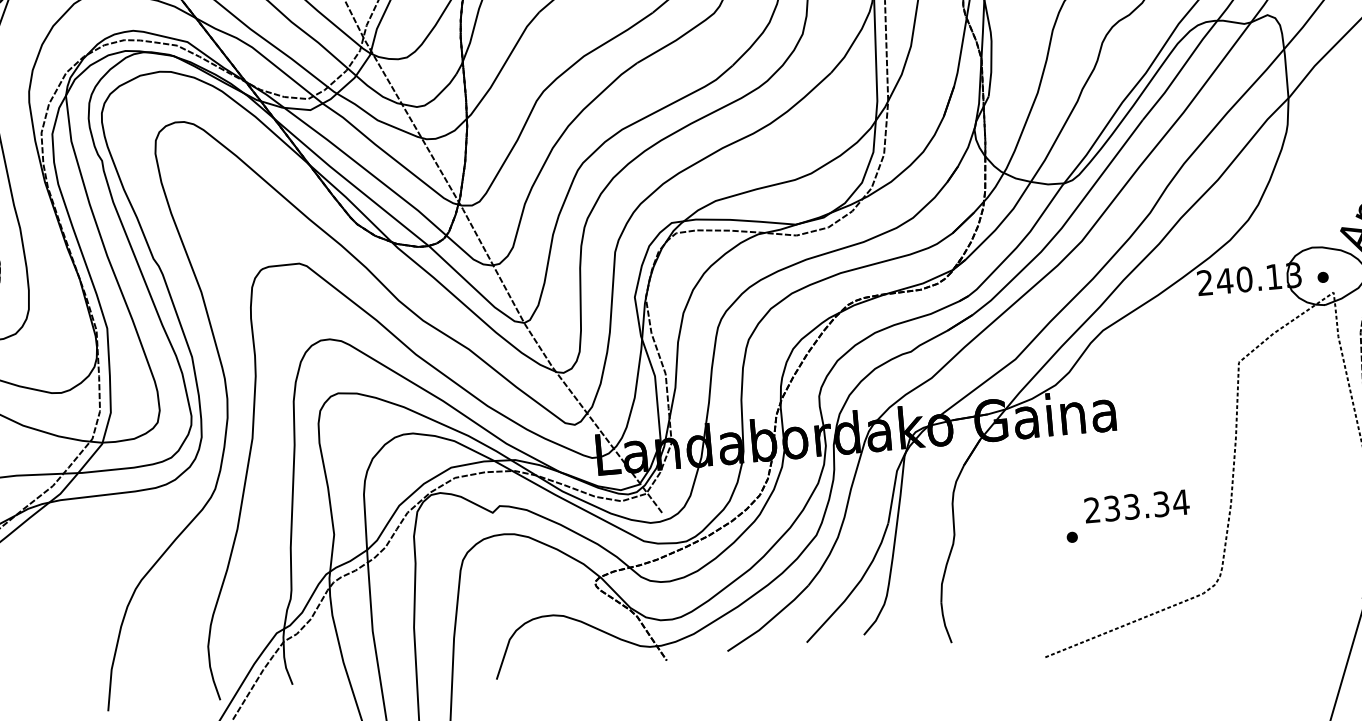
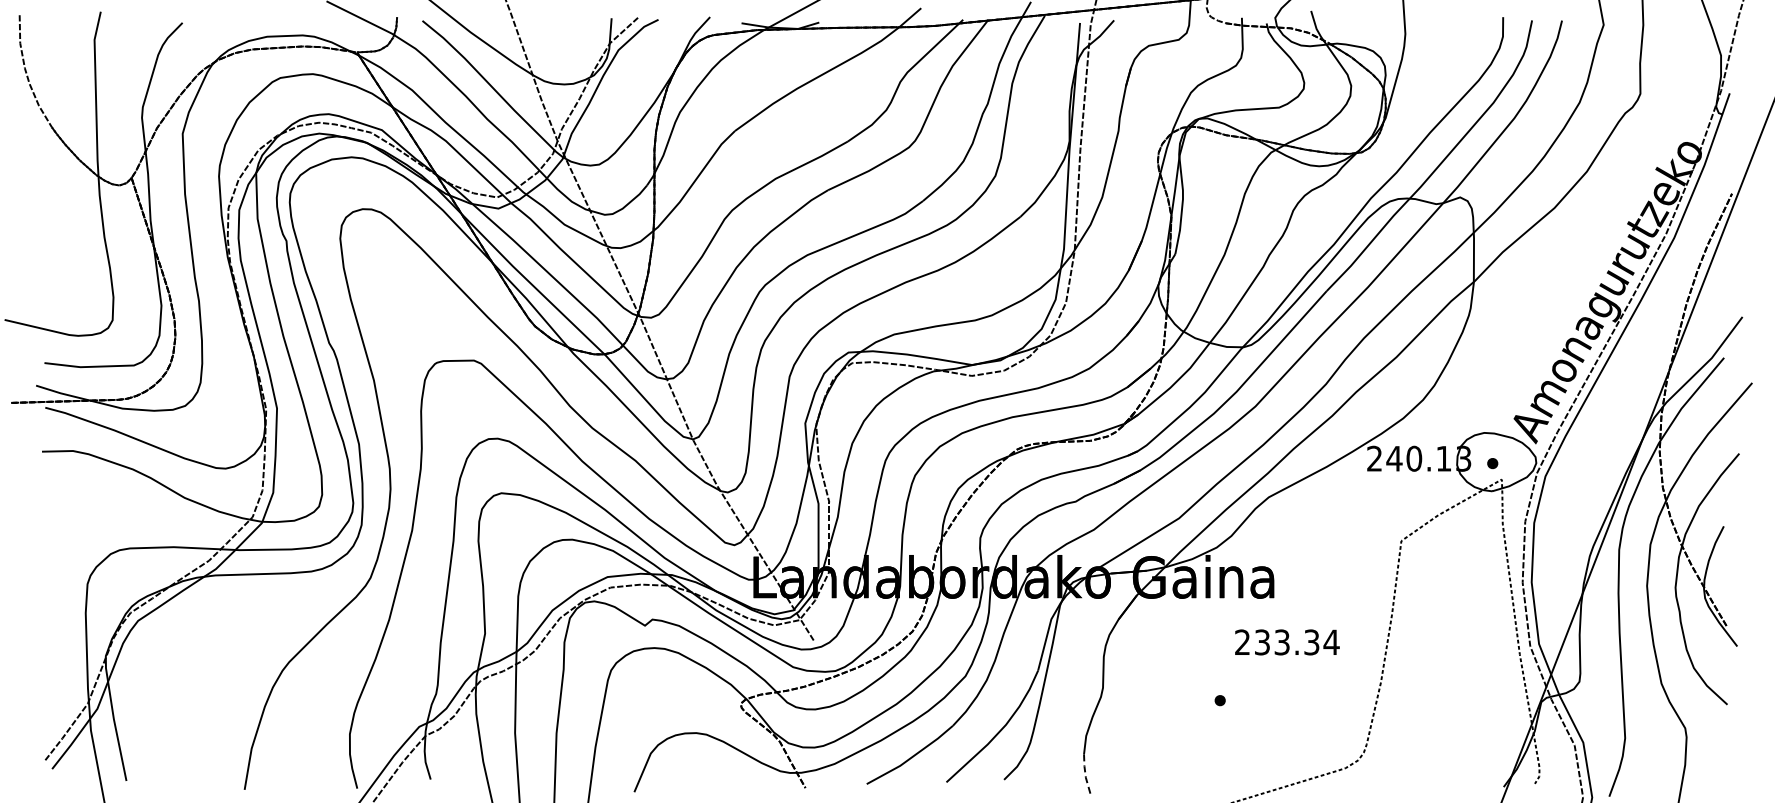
text: (1137, 506) -> (1287, 642), moved
line: (944, 623) -> (1085, 775), solid -> dashed

